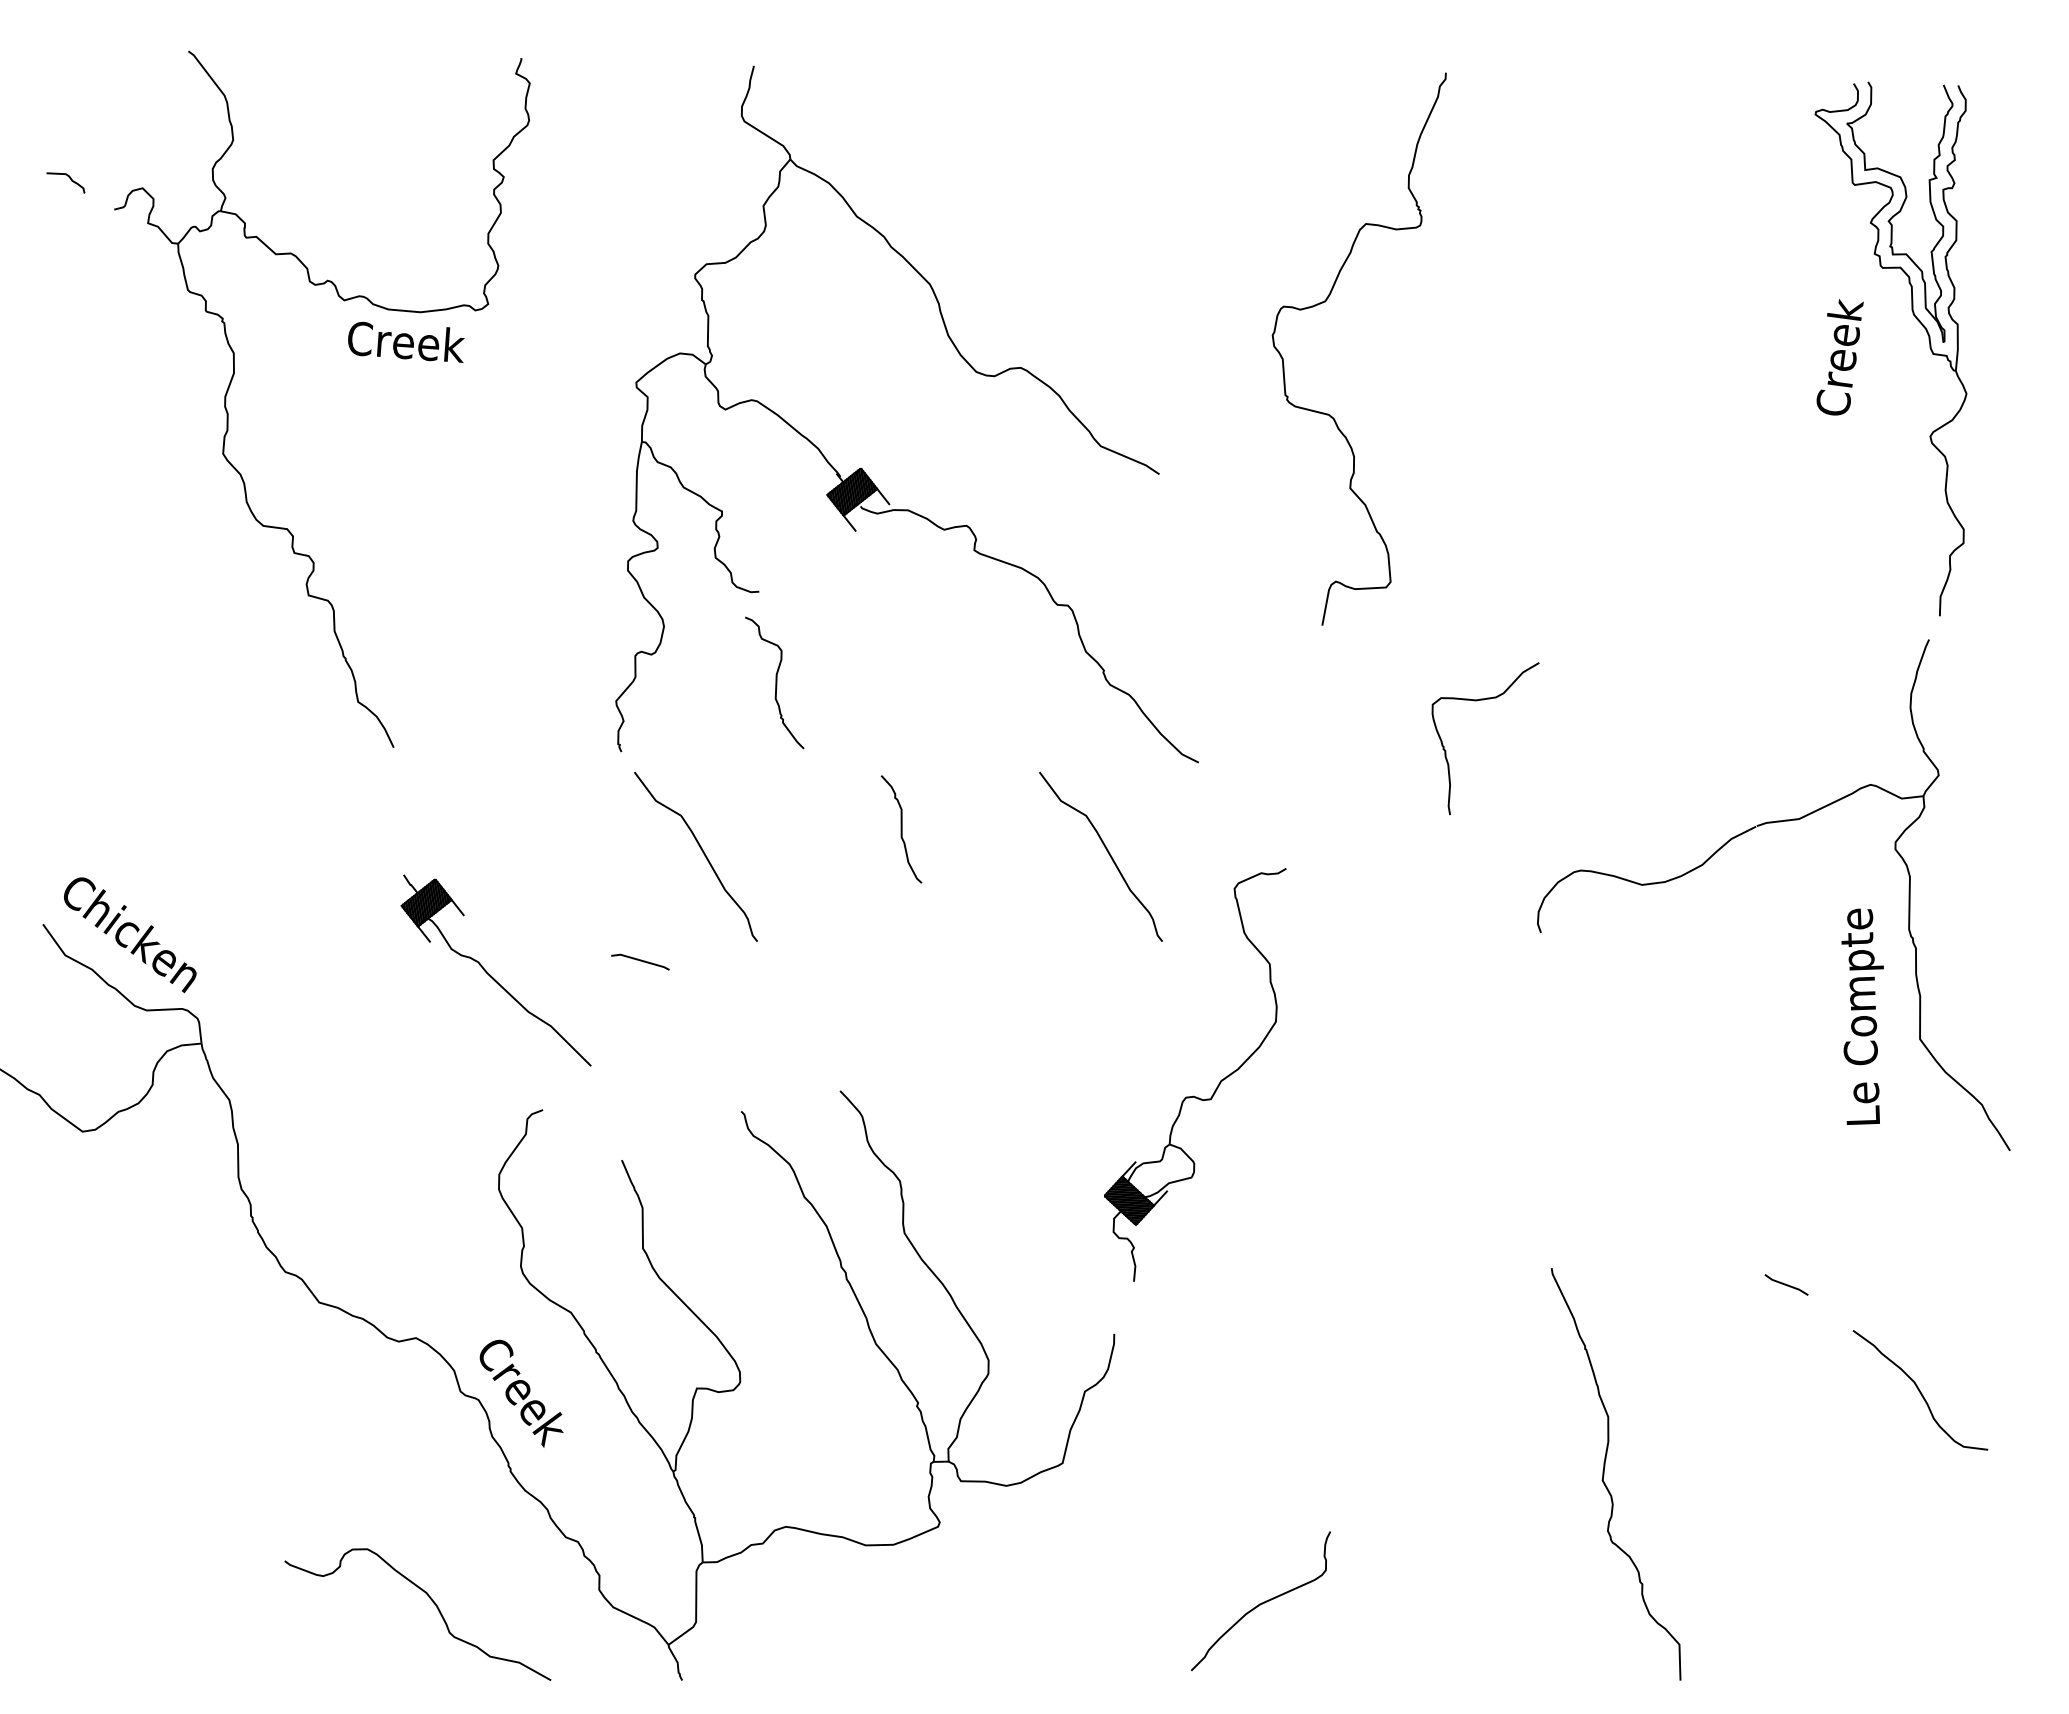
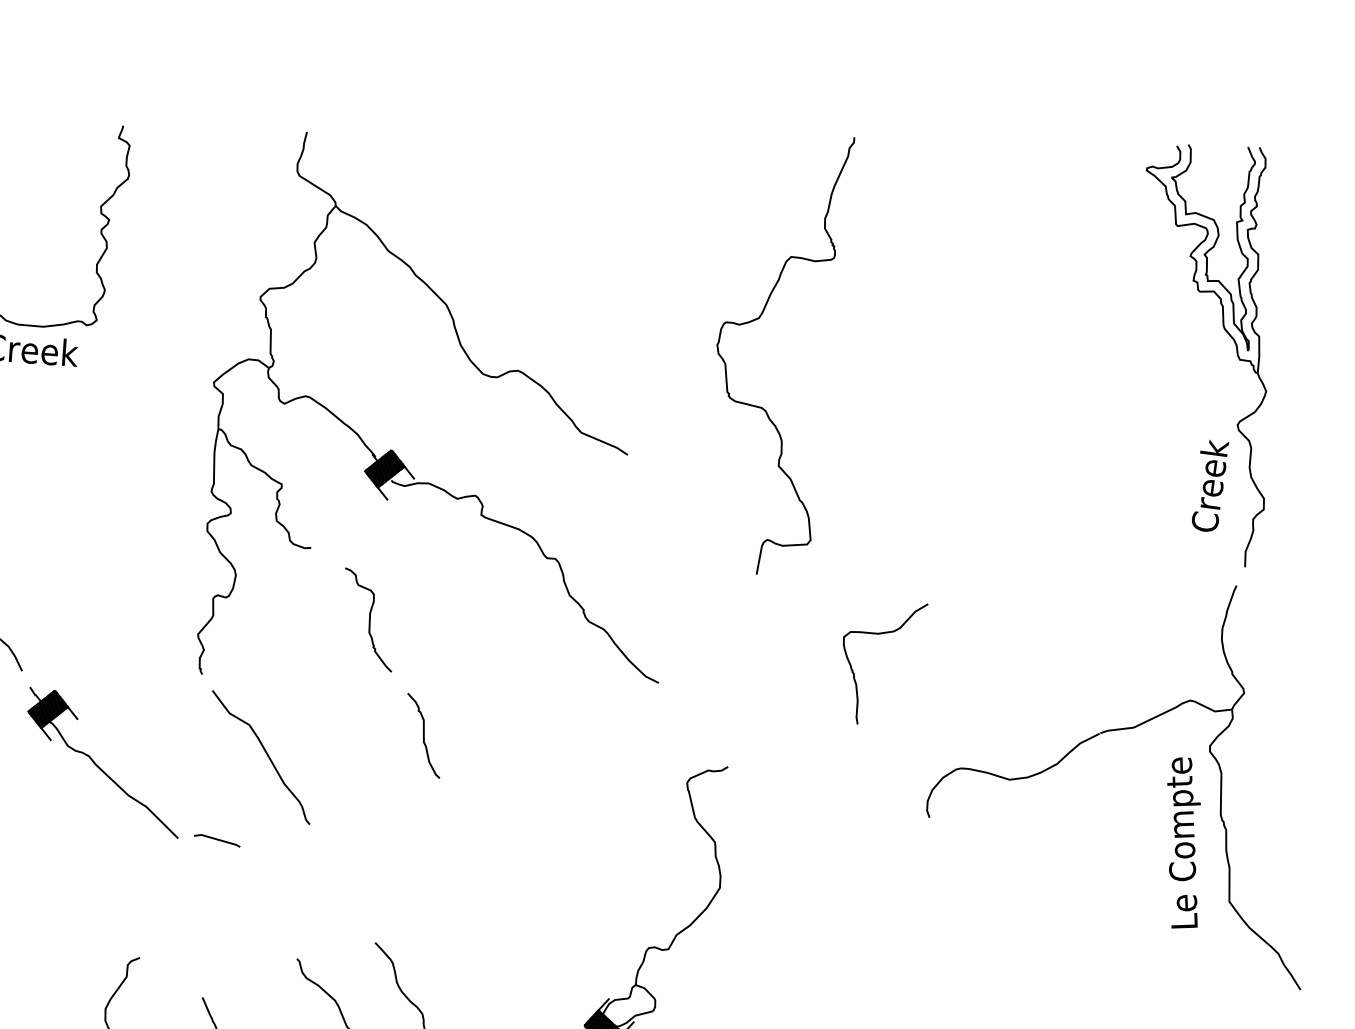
text: (1839, 357) -> (1209, 485), moved
curve: (775, 682) -> (369, 619), moved
curve: (1107, 852) -> (586, 754), removed
part: (490, 974) -> (98, 765), moved
text: (1862, 1016) -> (1183, 842), moved

